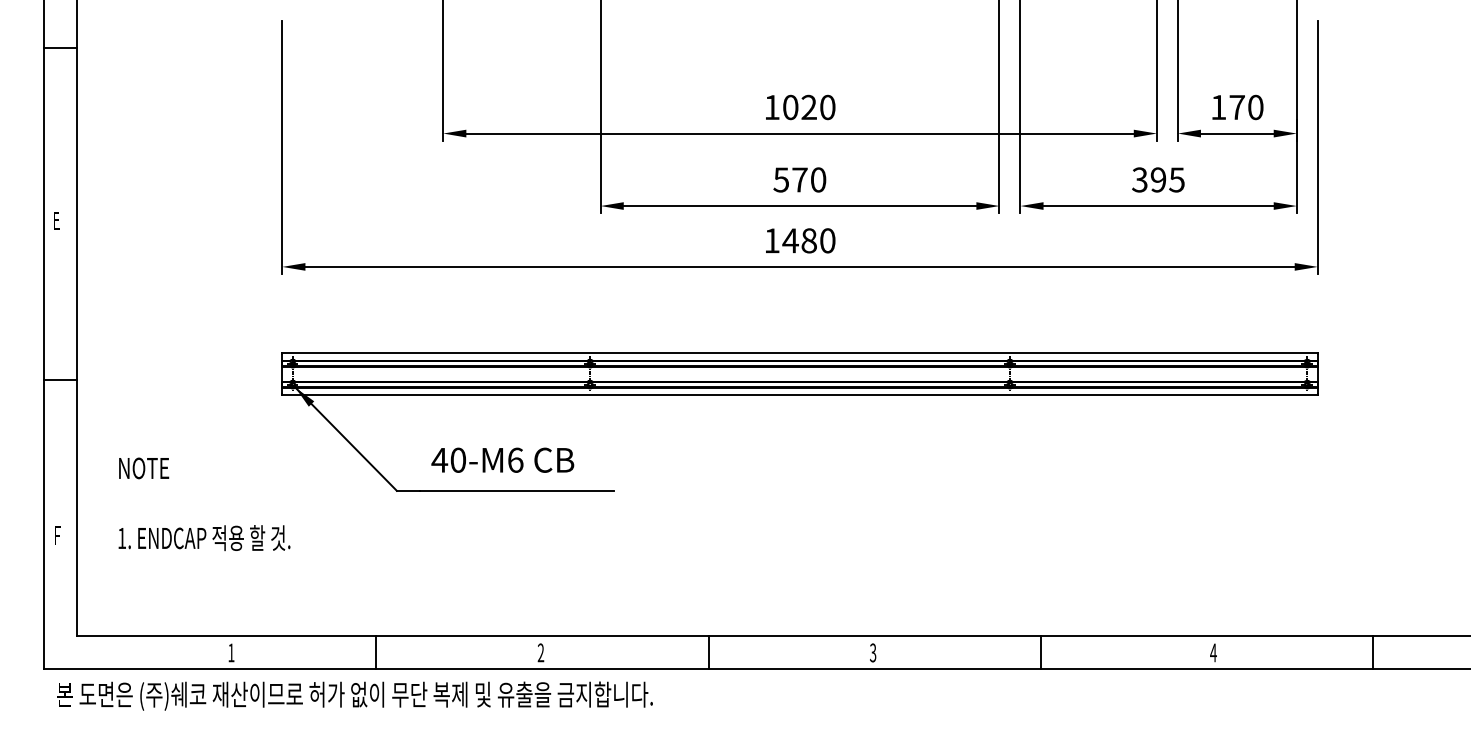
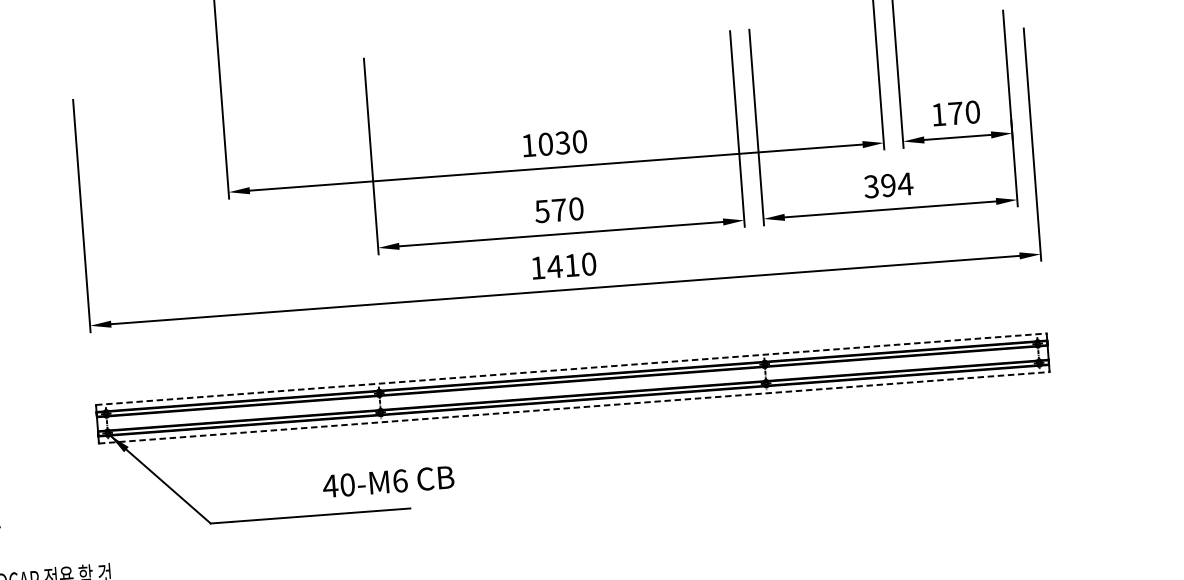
text: (808, 107) -> (562, 143), 1020 -> 1030
text: (1176, 179) -> (904, 183), 395 -> 394
text: (808, 240) -> (571, 265), 1480 -> 1410
line: (800, 353) -> (571, 369), solid -> dashed
line: (800, 395) -> (574, 408), solid -> dashed
text: (502, 459) -> (388, 481), moved

